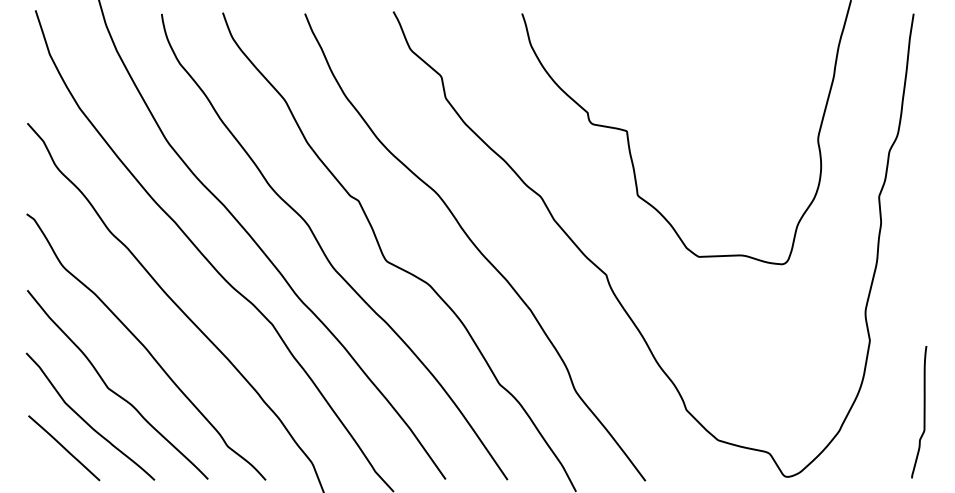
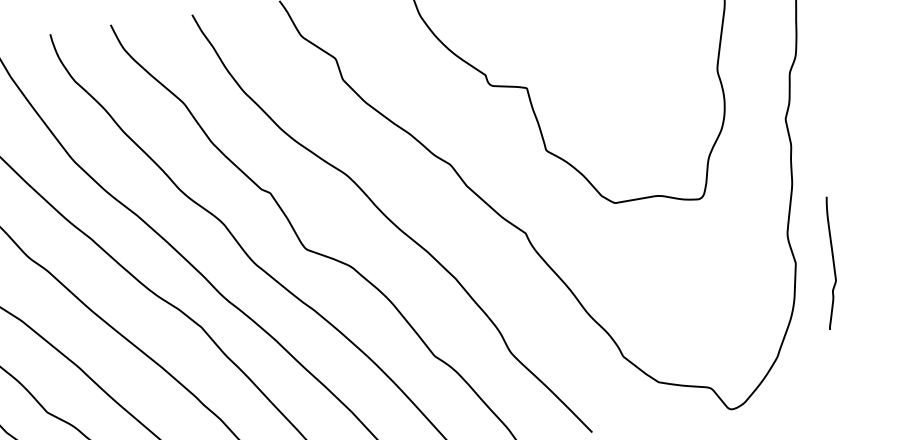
curve: (923, 412) -> (832, 263), moved

